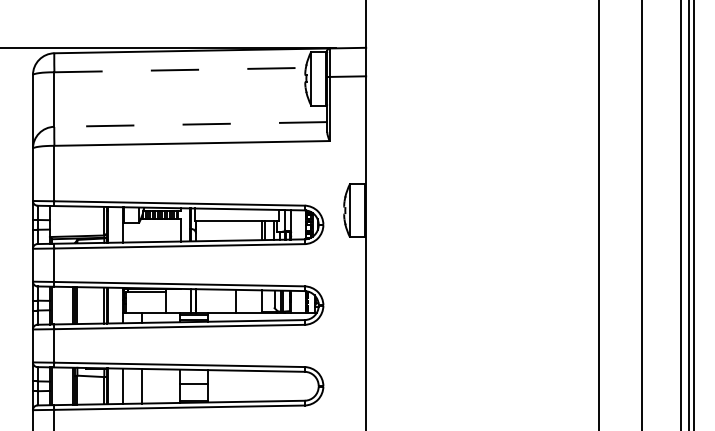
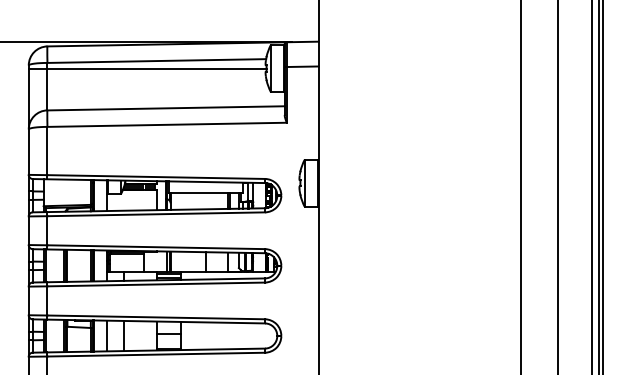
line: (180, 70) -> (157, 61), dashed -> solid
line: (169, 78) -> (147, 68), added
line: (191, 124) -> (166, 108), dashed -> solid

